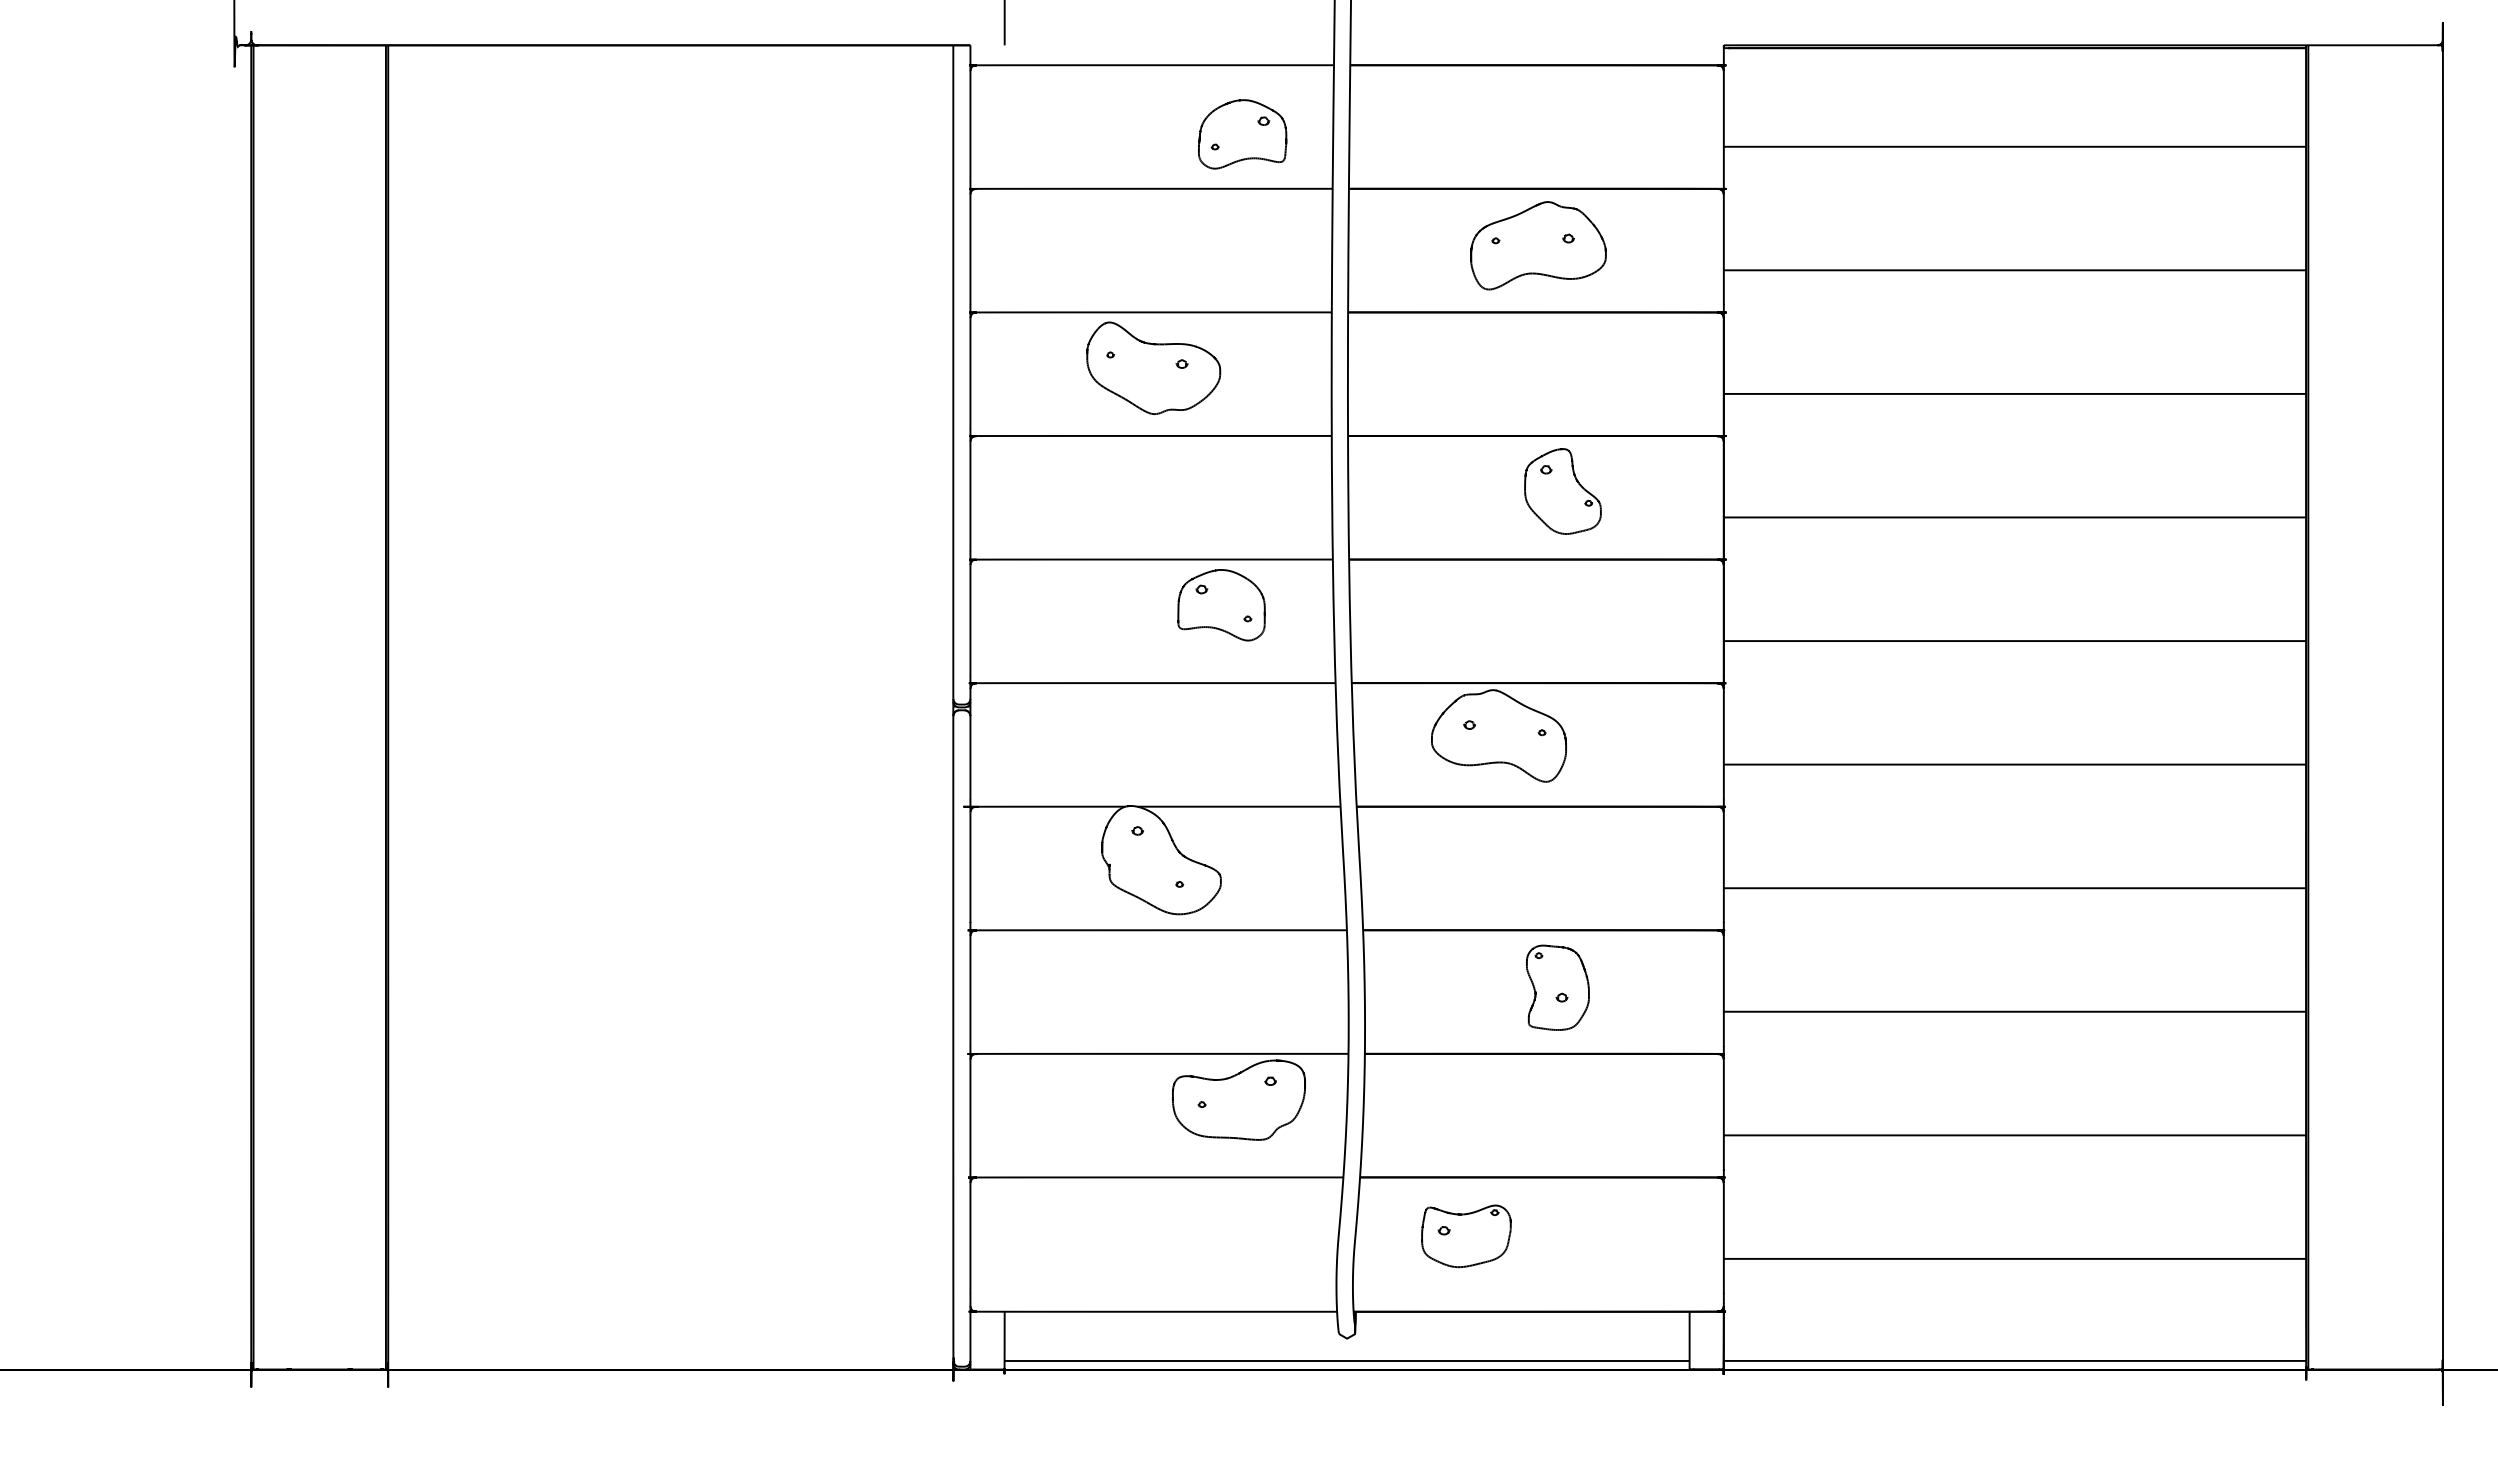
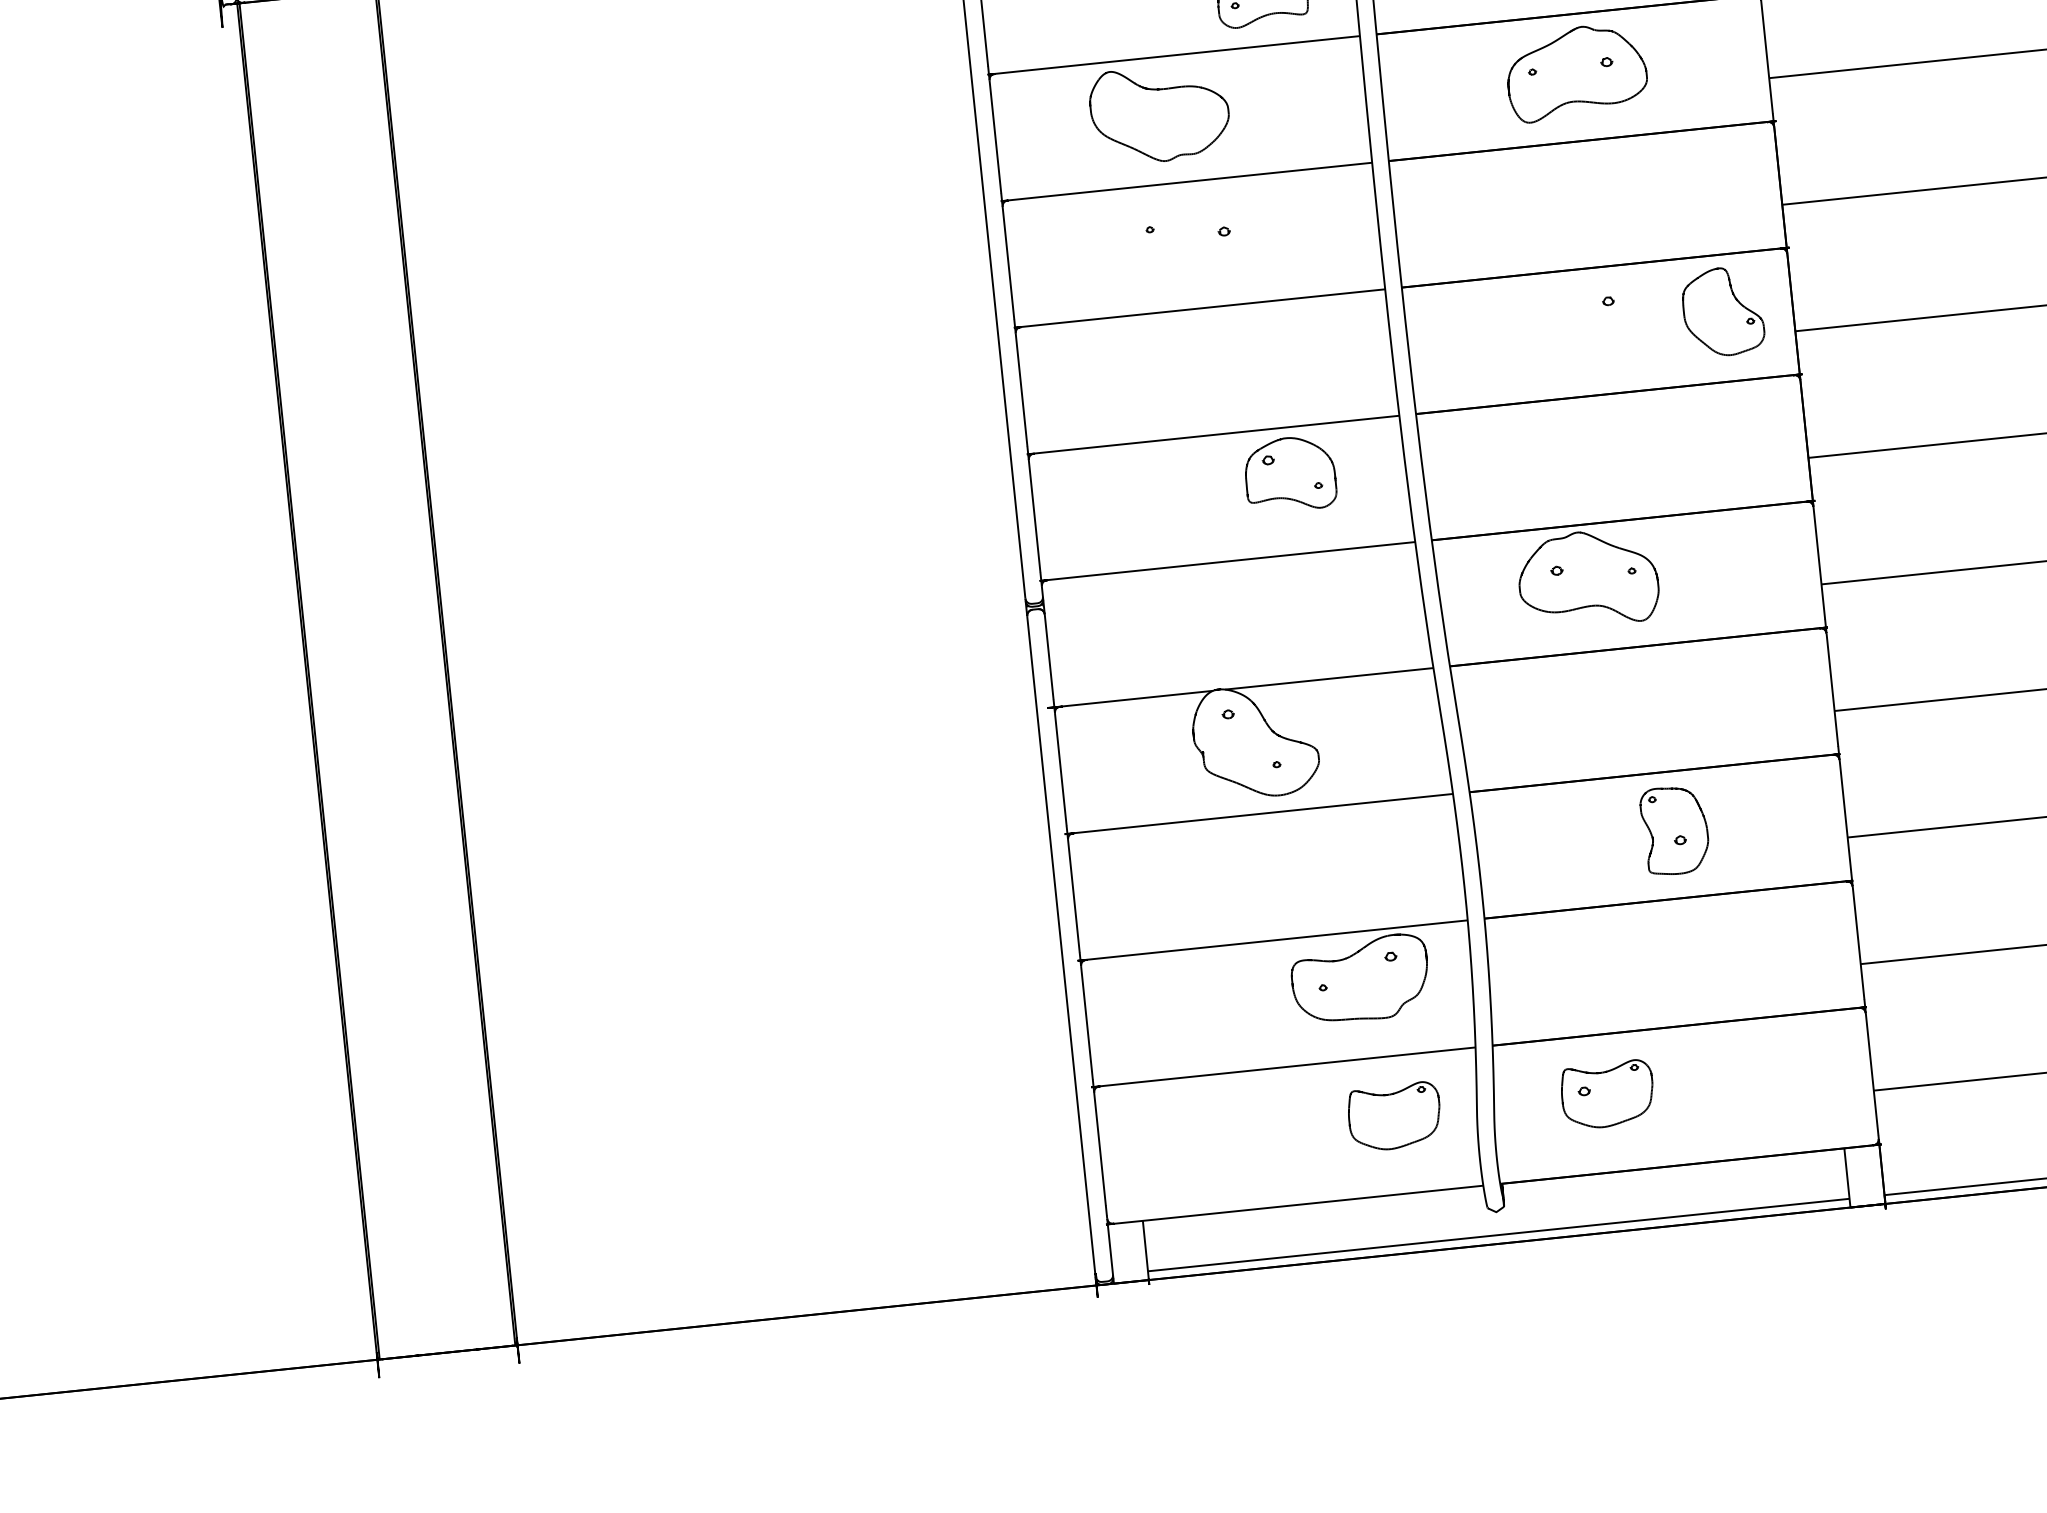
part: (1153, 367) -> (1159, 113), moved
part: (1562, 491) -> (1722, 311), moved
part: (1258, 1236) -> (1394, 1116), added

